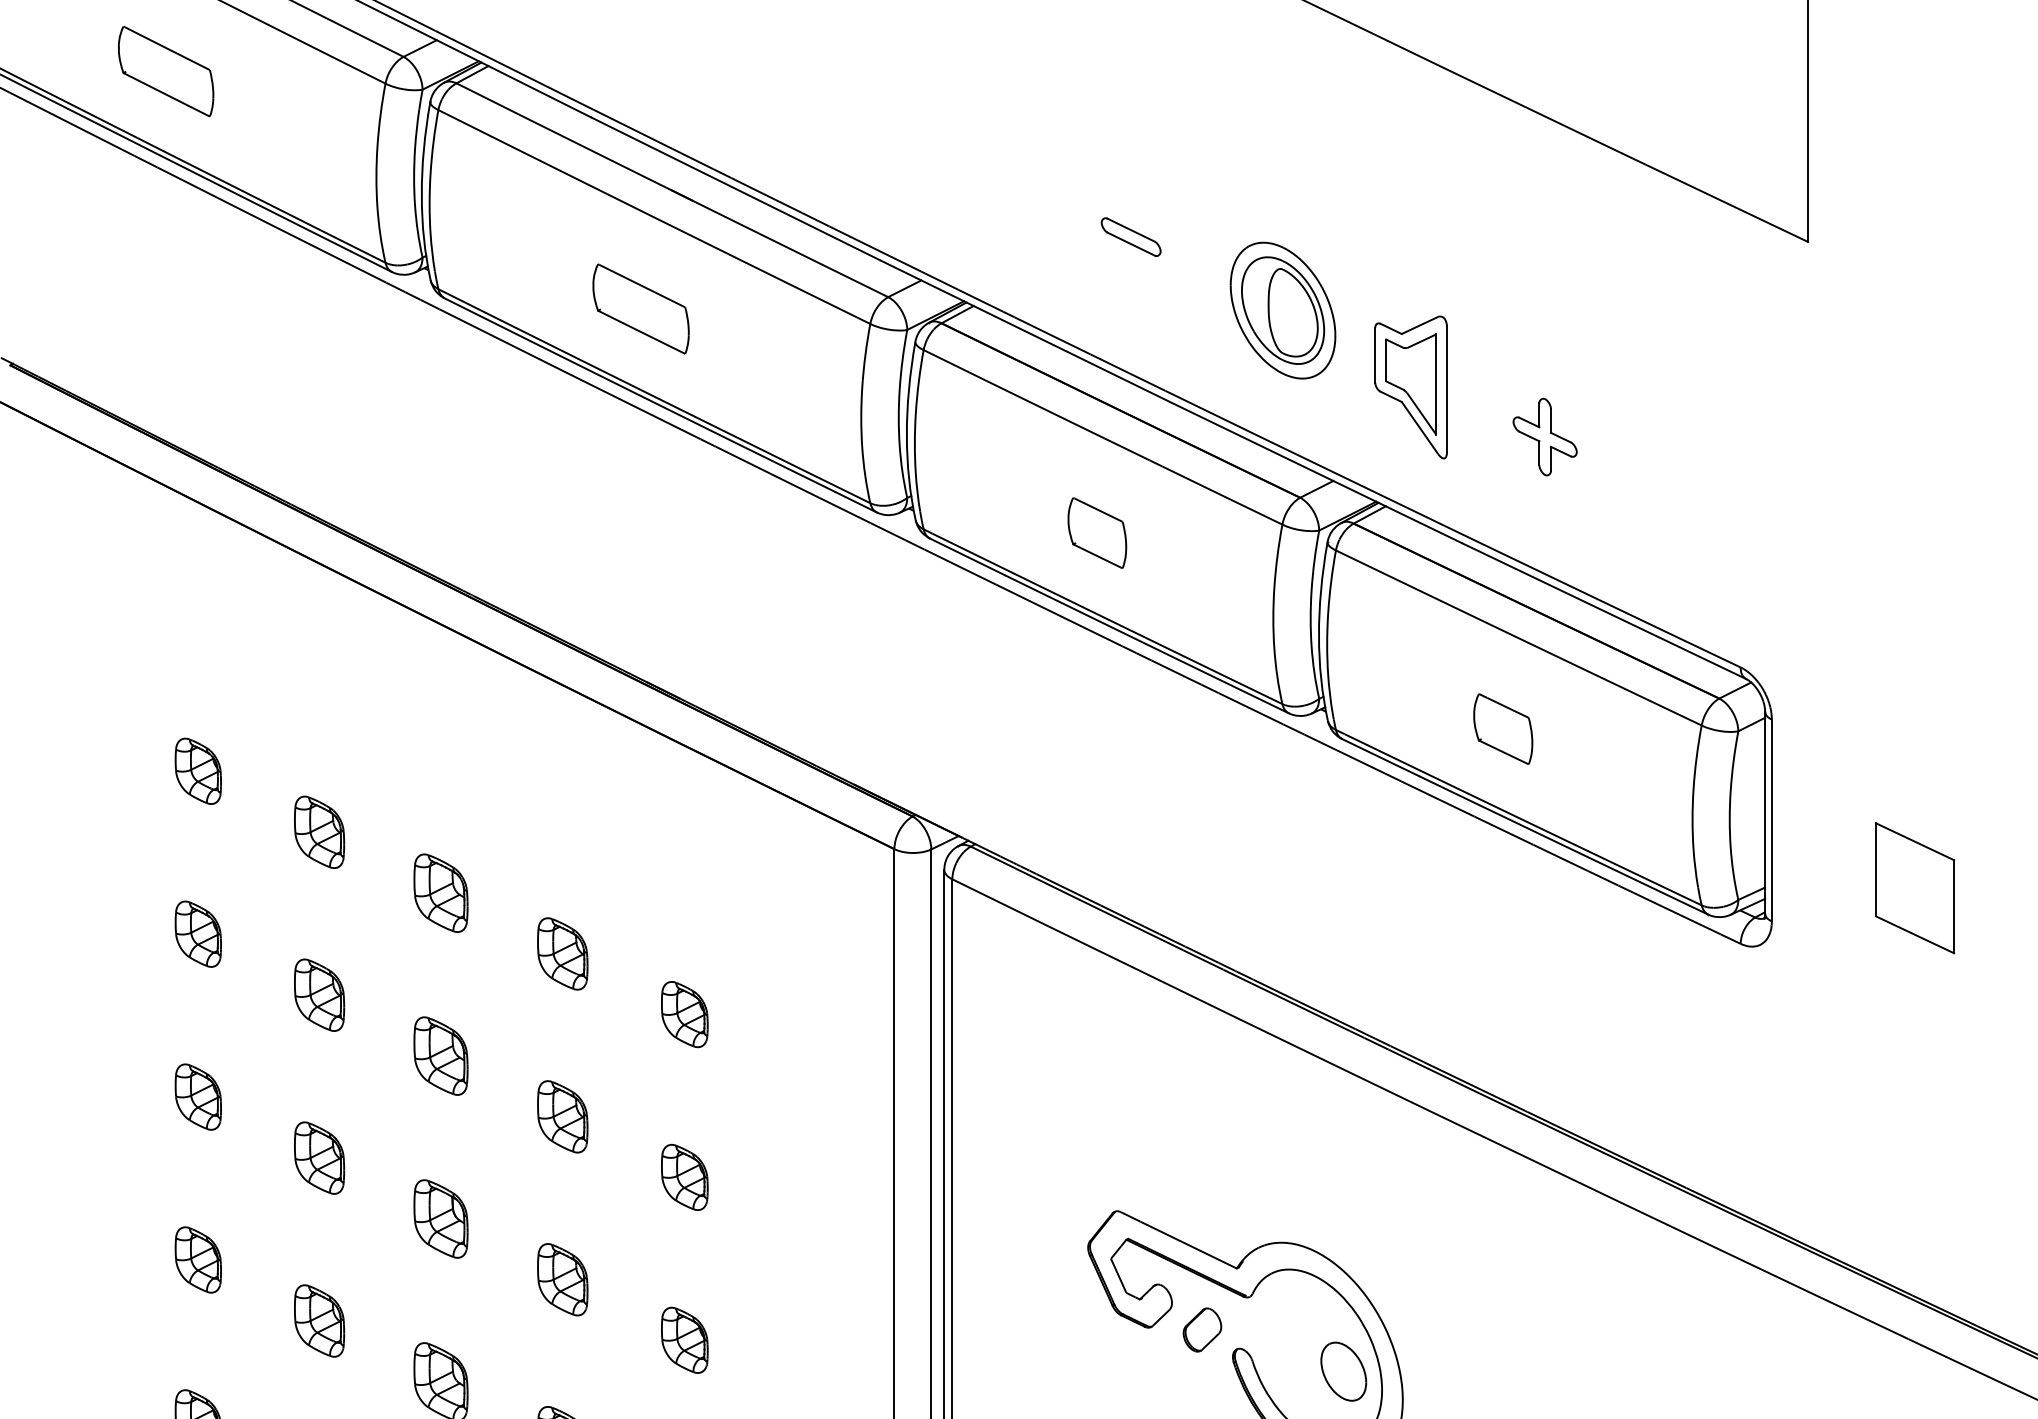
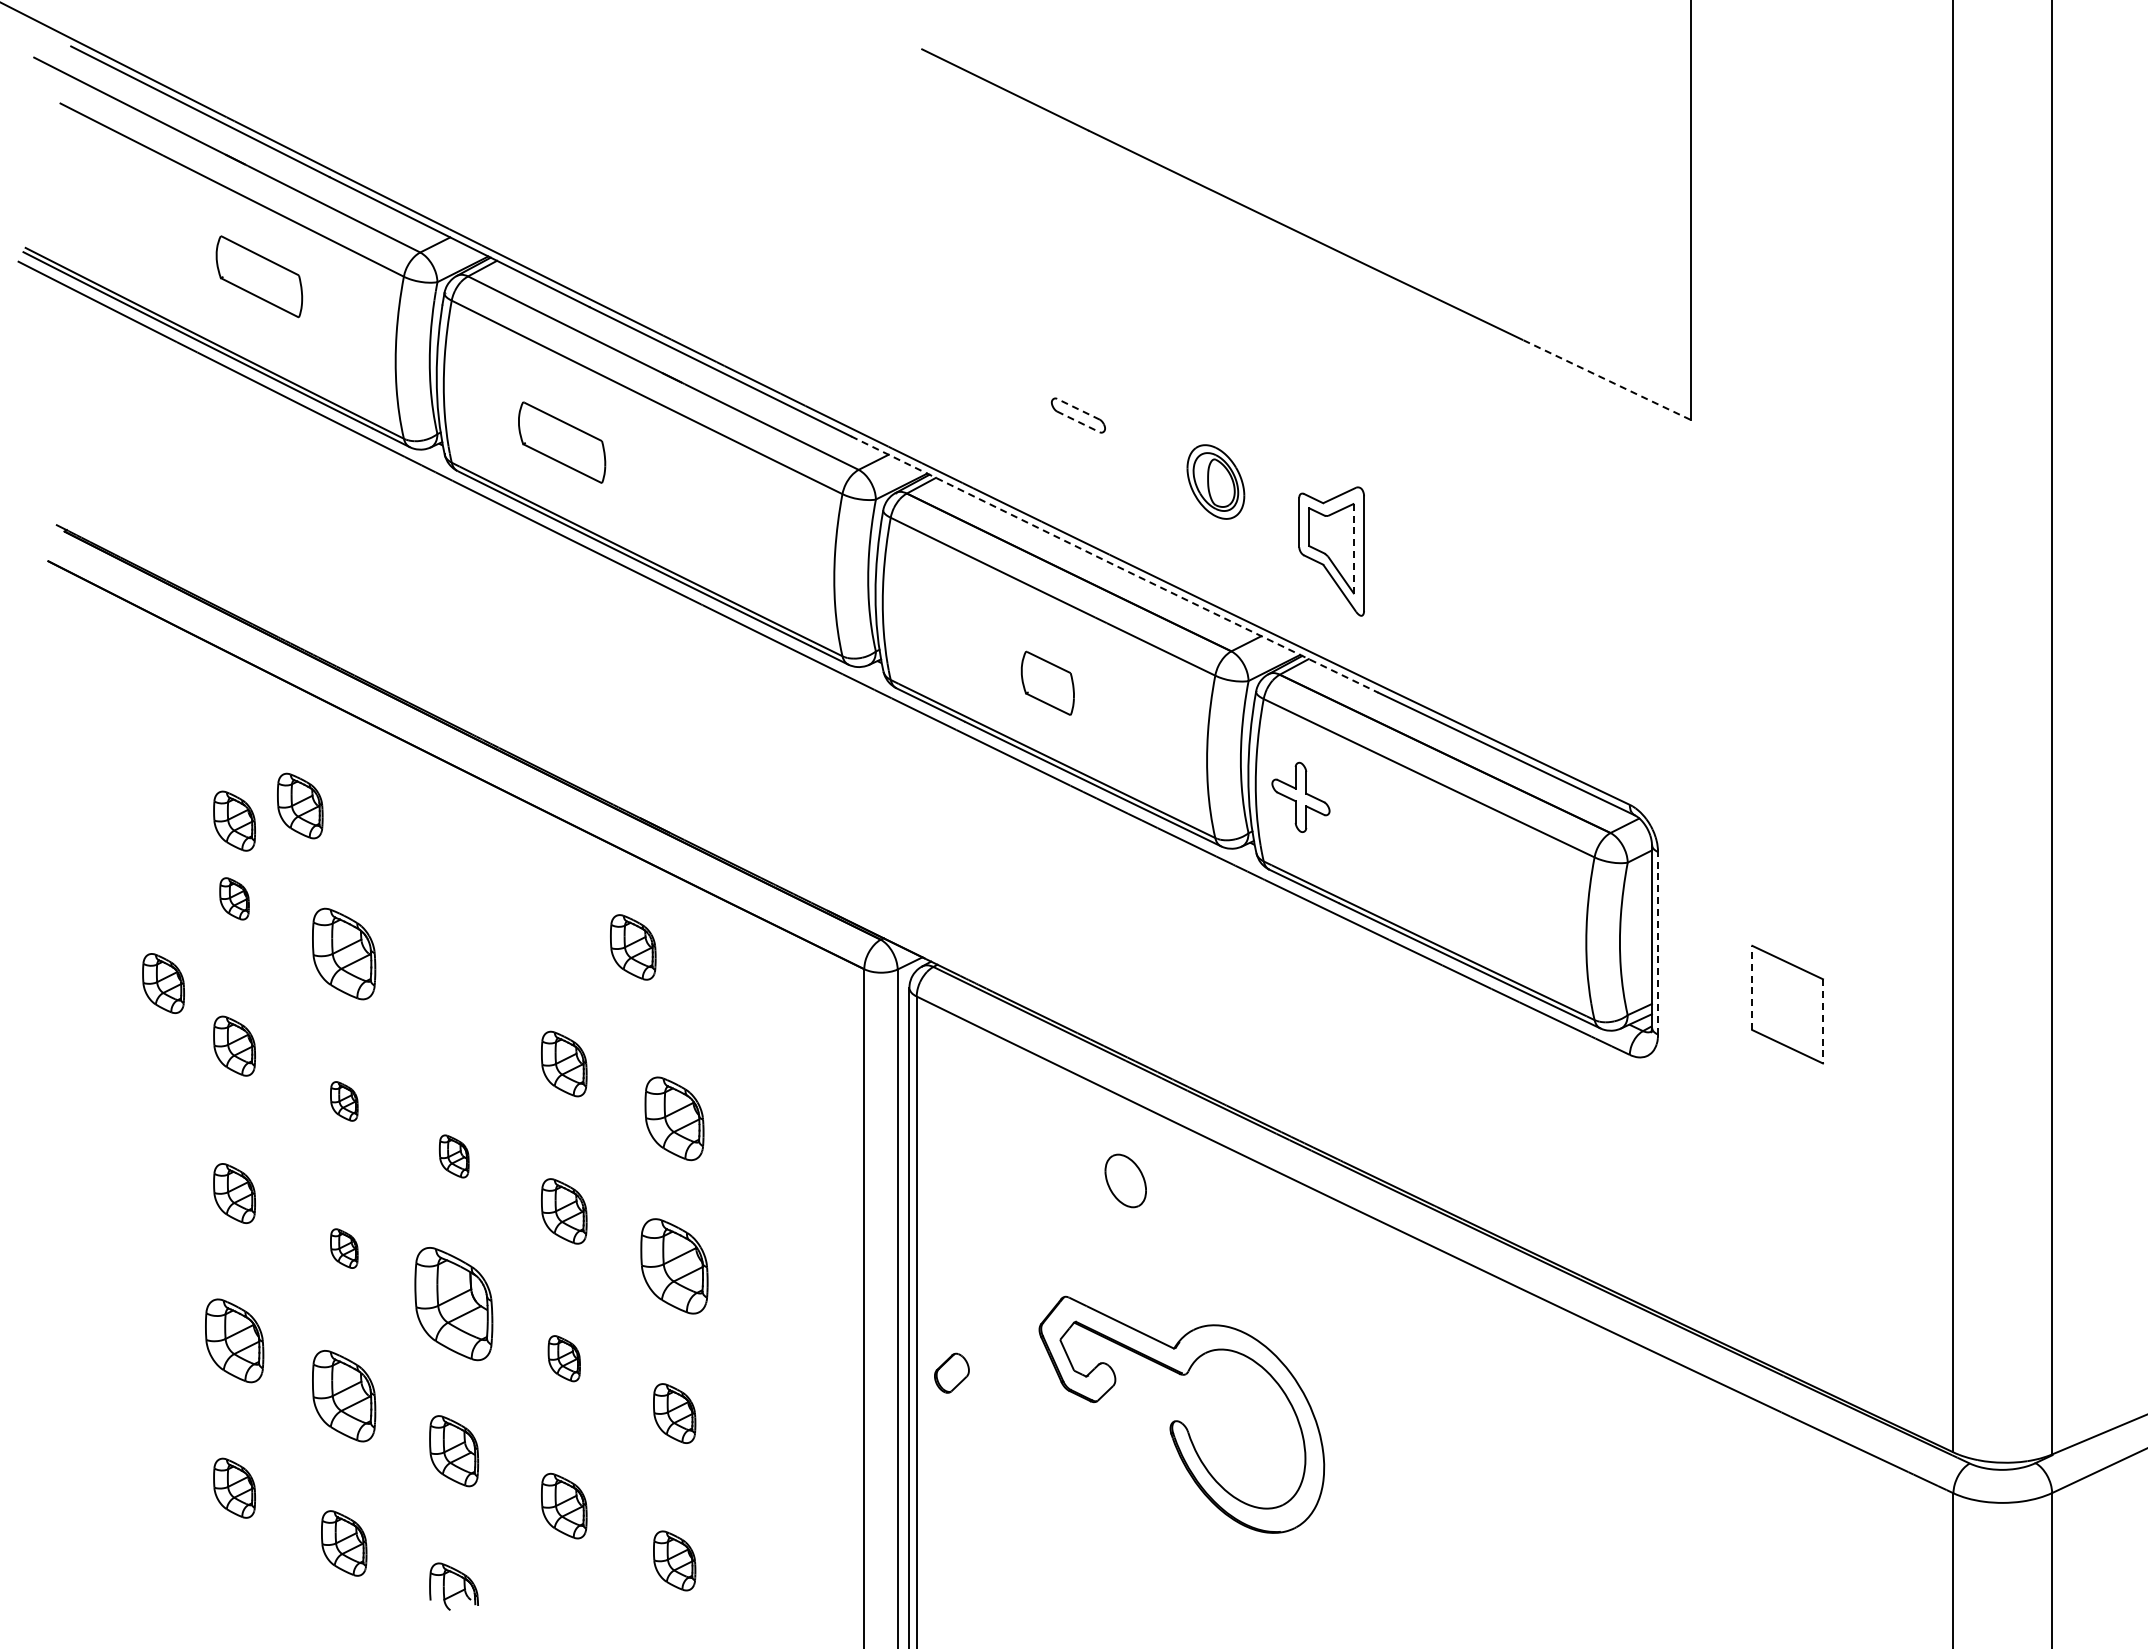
part: (166, 71) -> (259, 276), moved
line: (1714, 197) -> (1606, 379), solid -> dashed
line: (1131, 230) -> (1078, 409), solid -> dashed
line: (1131, 243) -> (1078, 421), solid -> dashed
part: (641, 308) -> (562, 442), moved
part: (1282, 310) -> (1215, 481), size x0.6
line: (1436, 385) -> (1354, 549), solid -> dashed
line: (1171, 401) -> (1114, 564), solid -> dashed
part: (1544, 436) -> (1300, 796), moved
part: (271, 668) -> (300, 805), added
part: (198, 684) -> (234, 820), added
part: (1502, 728) -> (1414, 860), removed
part: (198, 770) -> (234, 898), size x0.7
line: (1772, 819) -> (1658, 942), solid -> dashed
part: (639, 825) -> (633, 947), added
part: (319, 831) -> (344, 953), size x1.4
part: (119, 864) -> (163, 983), added
line: (1876, 869) -> (1752, 987), solid -> dashed
part: (441, 893) -> (454, 1009), removed
line: (1953, 906) -> (1822, 1021), solid -> dashed
part: (319, 995) -> (344, 1101), size x0.6
part: (684, 1014) -> (674, 1118), size x1.4
part: (441, 1056) -> (454, 1156), size x0.6
part: (319, 1157) -> (344, 1248), size x0.6
part: (684, 1176) -> (674, 1265), size x1.6
part: (441, 1218) -> (454, 1303), size x1.6
part: (198, 1259) -> (234, 1340), size x1.4
part: (563, 1279) -> (564, 1358), size x0.7
part: (319, 1320) -> (344, 1395), size x1.4
part: (1201, 1329) -> (951, 1372), moved
part: (1343, 1371) -> (1125, 1180), moved

